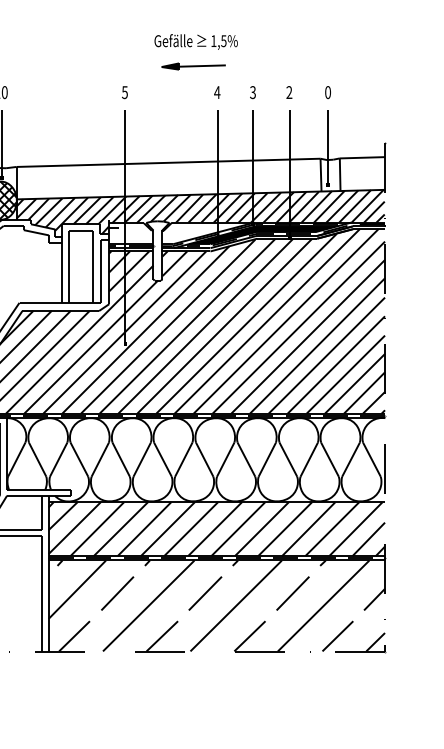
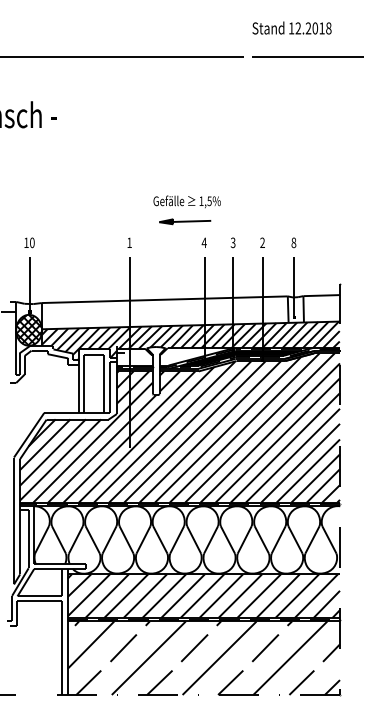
text: (124, 92) -> (129, 242), 5 -> 1
text: (327, 92) -> (293, 242), 0 -> 8

